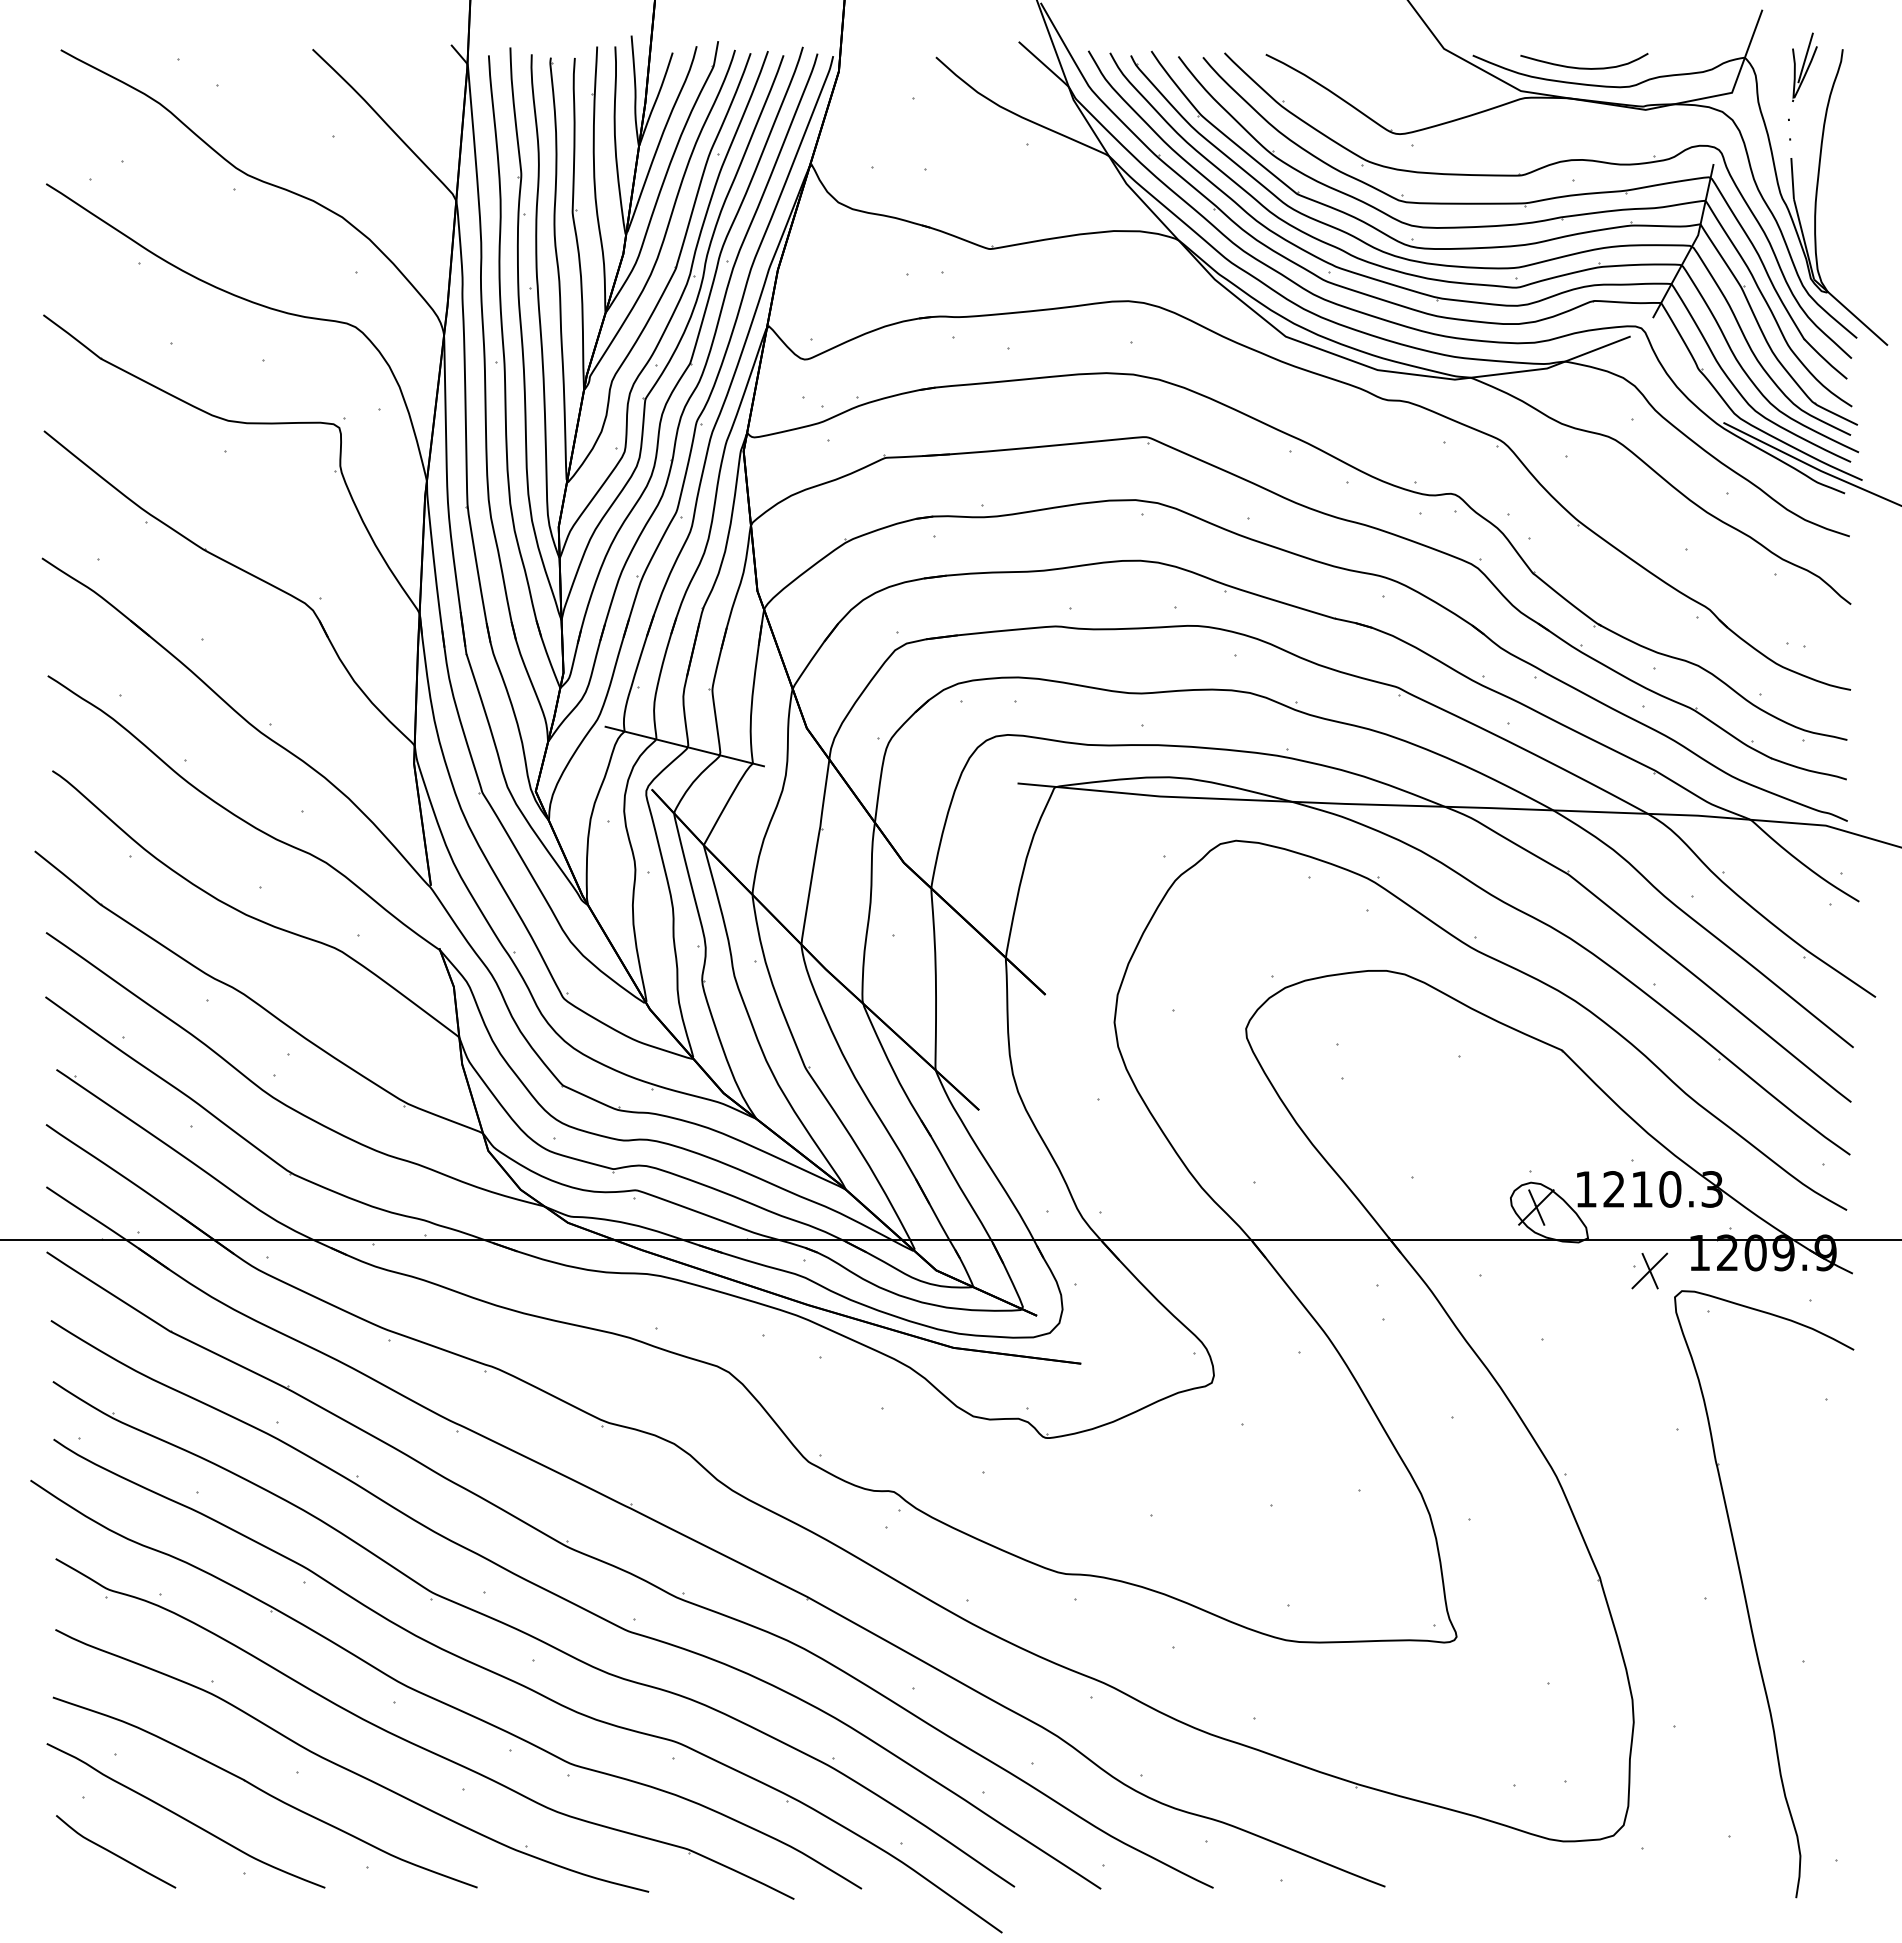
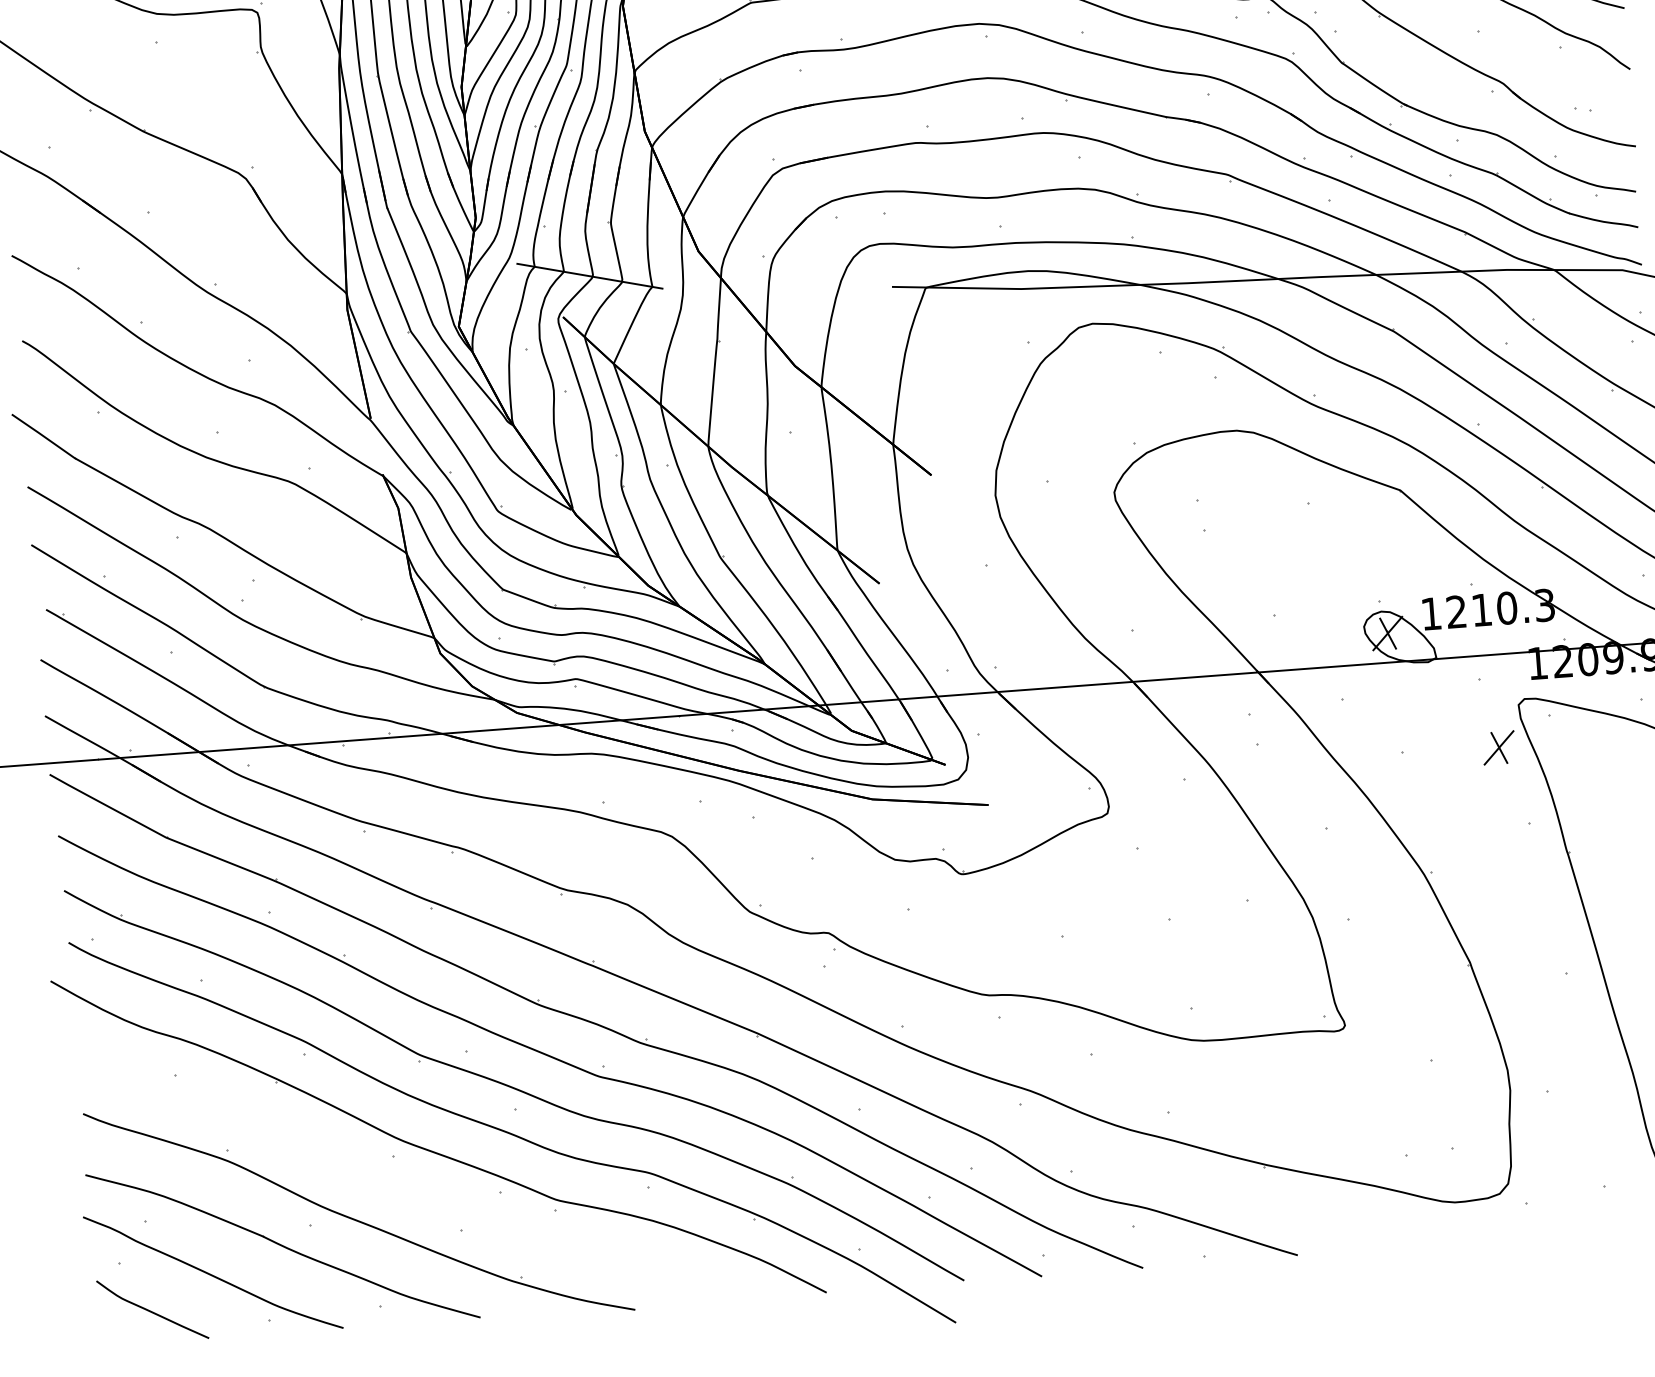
part: (1649, 1270) -> (1498, 747), moved
part: (417, 1744) -> (416, 1192), removed

